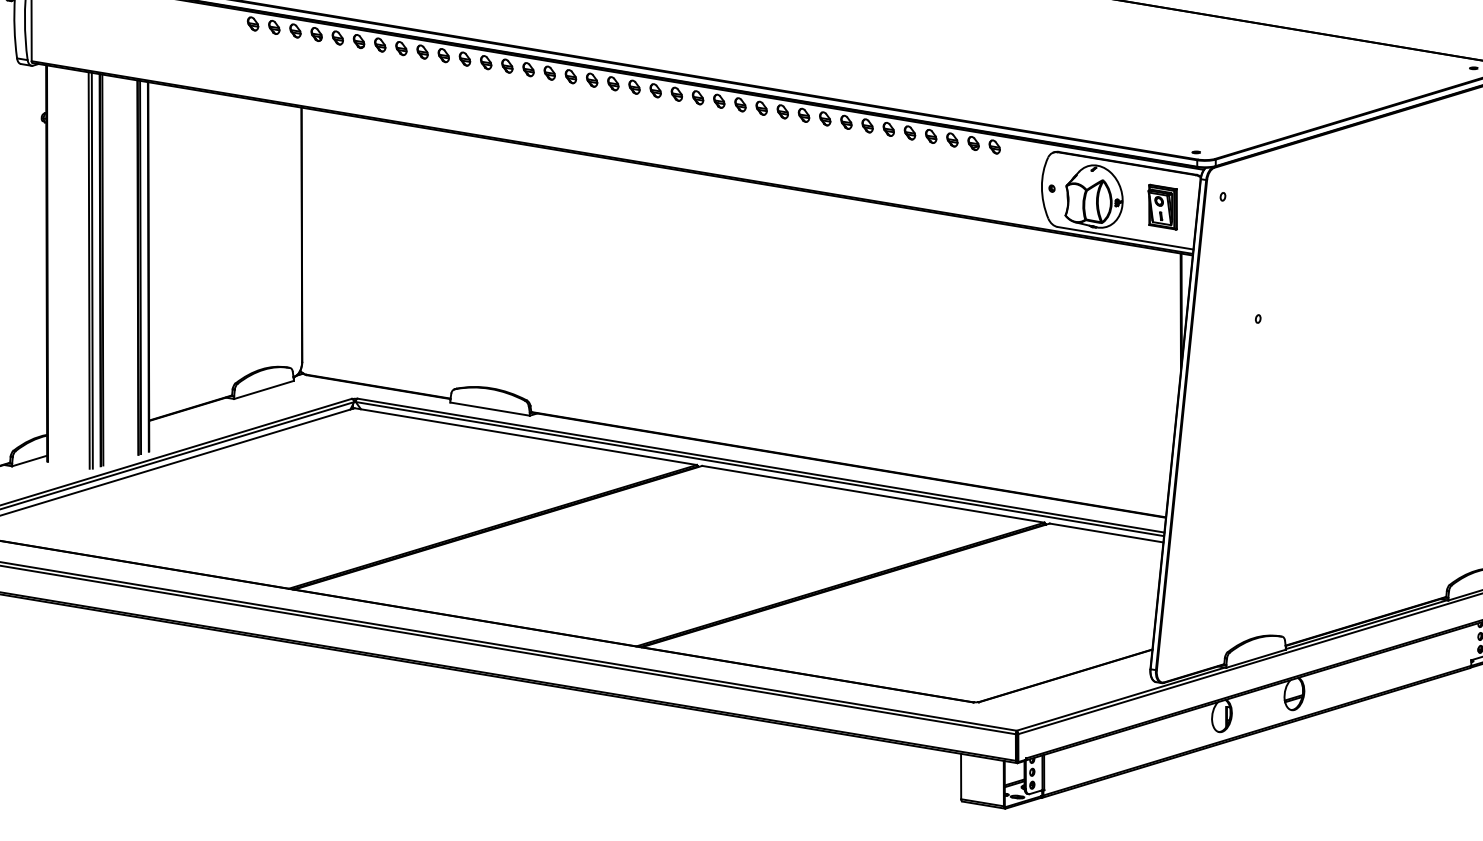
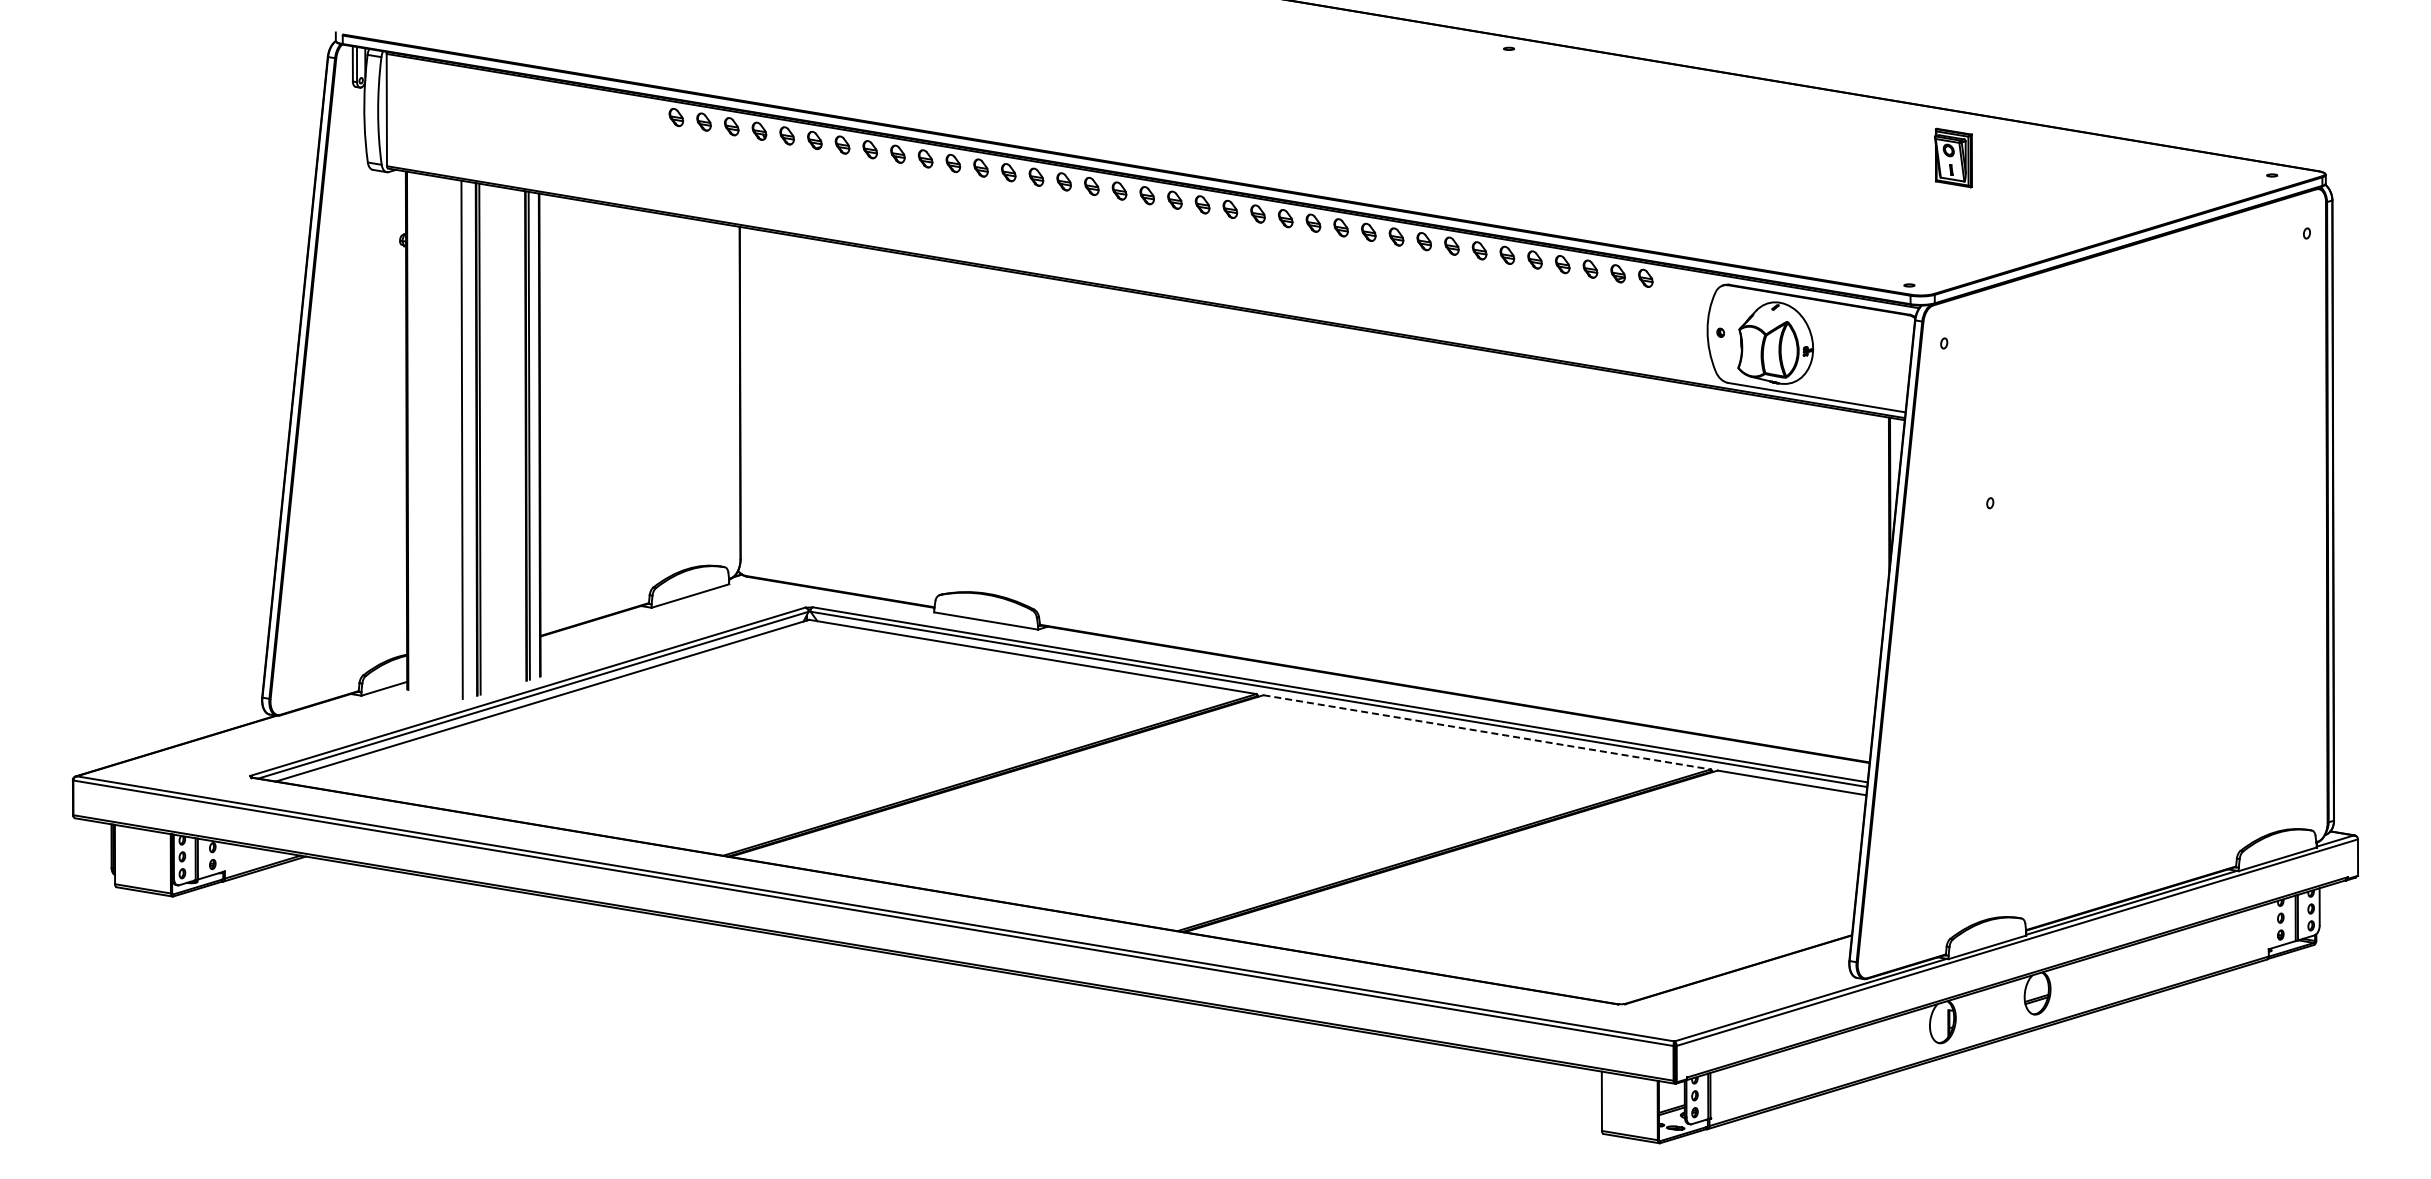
part: (1162, 206) -> (1953, 157), moved
line: (91, 270) -> (465, 439), removed
line: (873, 494) -> (1487, 732), solid -> dashed

